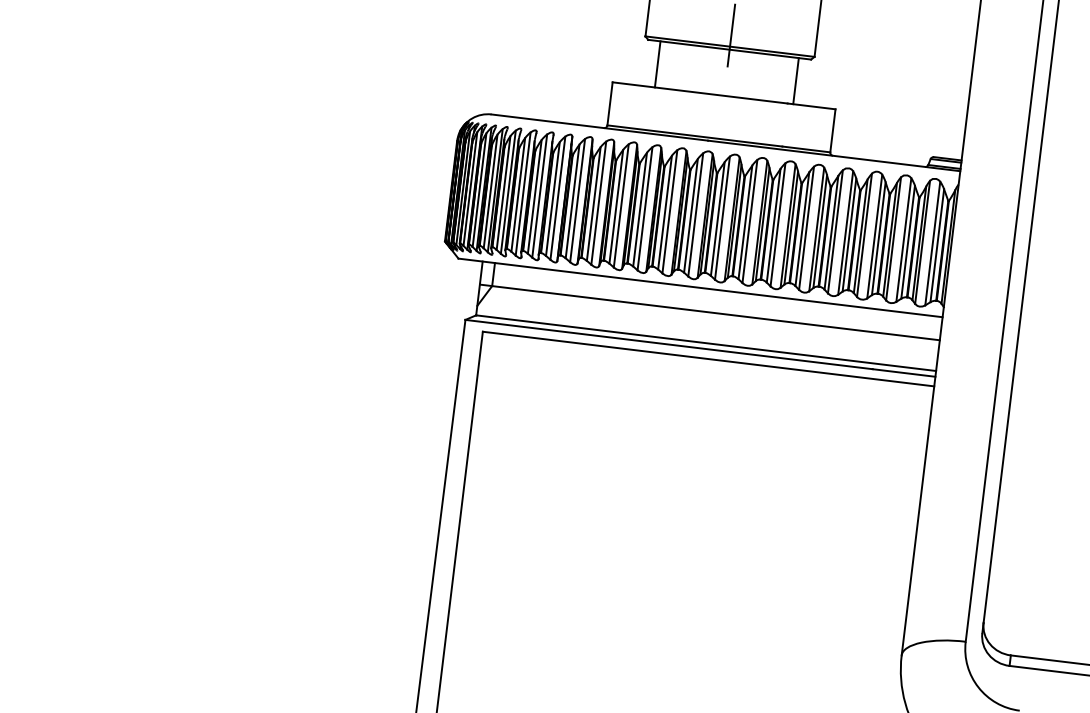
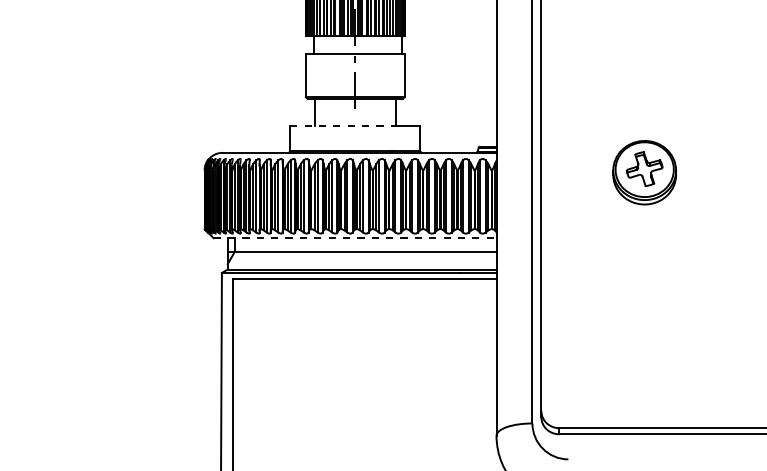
line: (700, 92) -> (341, 125), solid -> dashed
line: (701, 288) -> (355, 238), solid -> dashed

